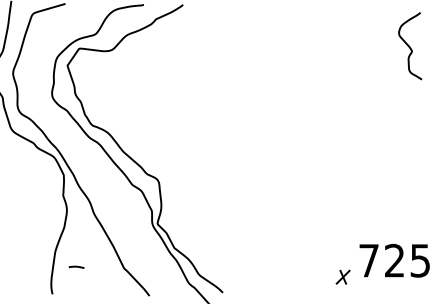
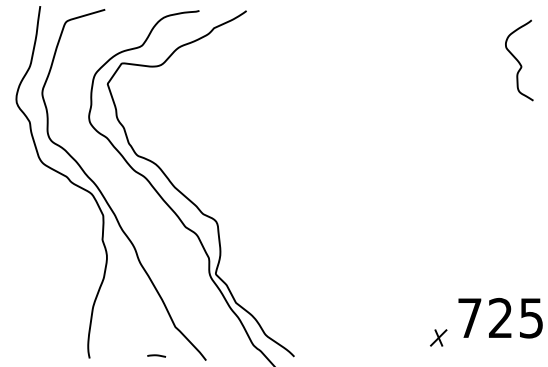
line: (76, 266) -> (156, 355), moved

